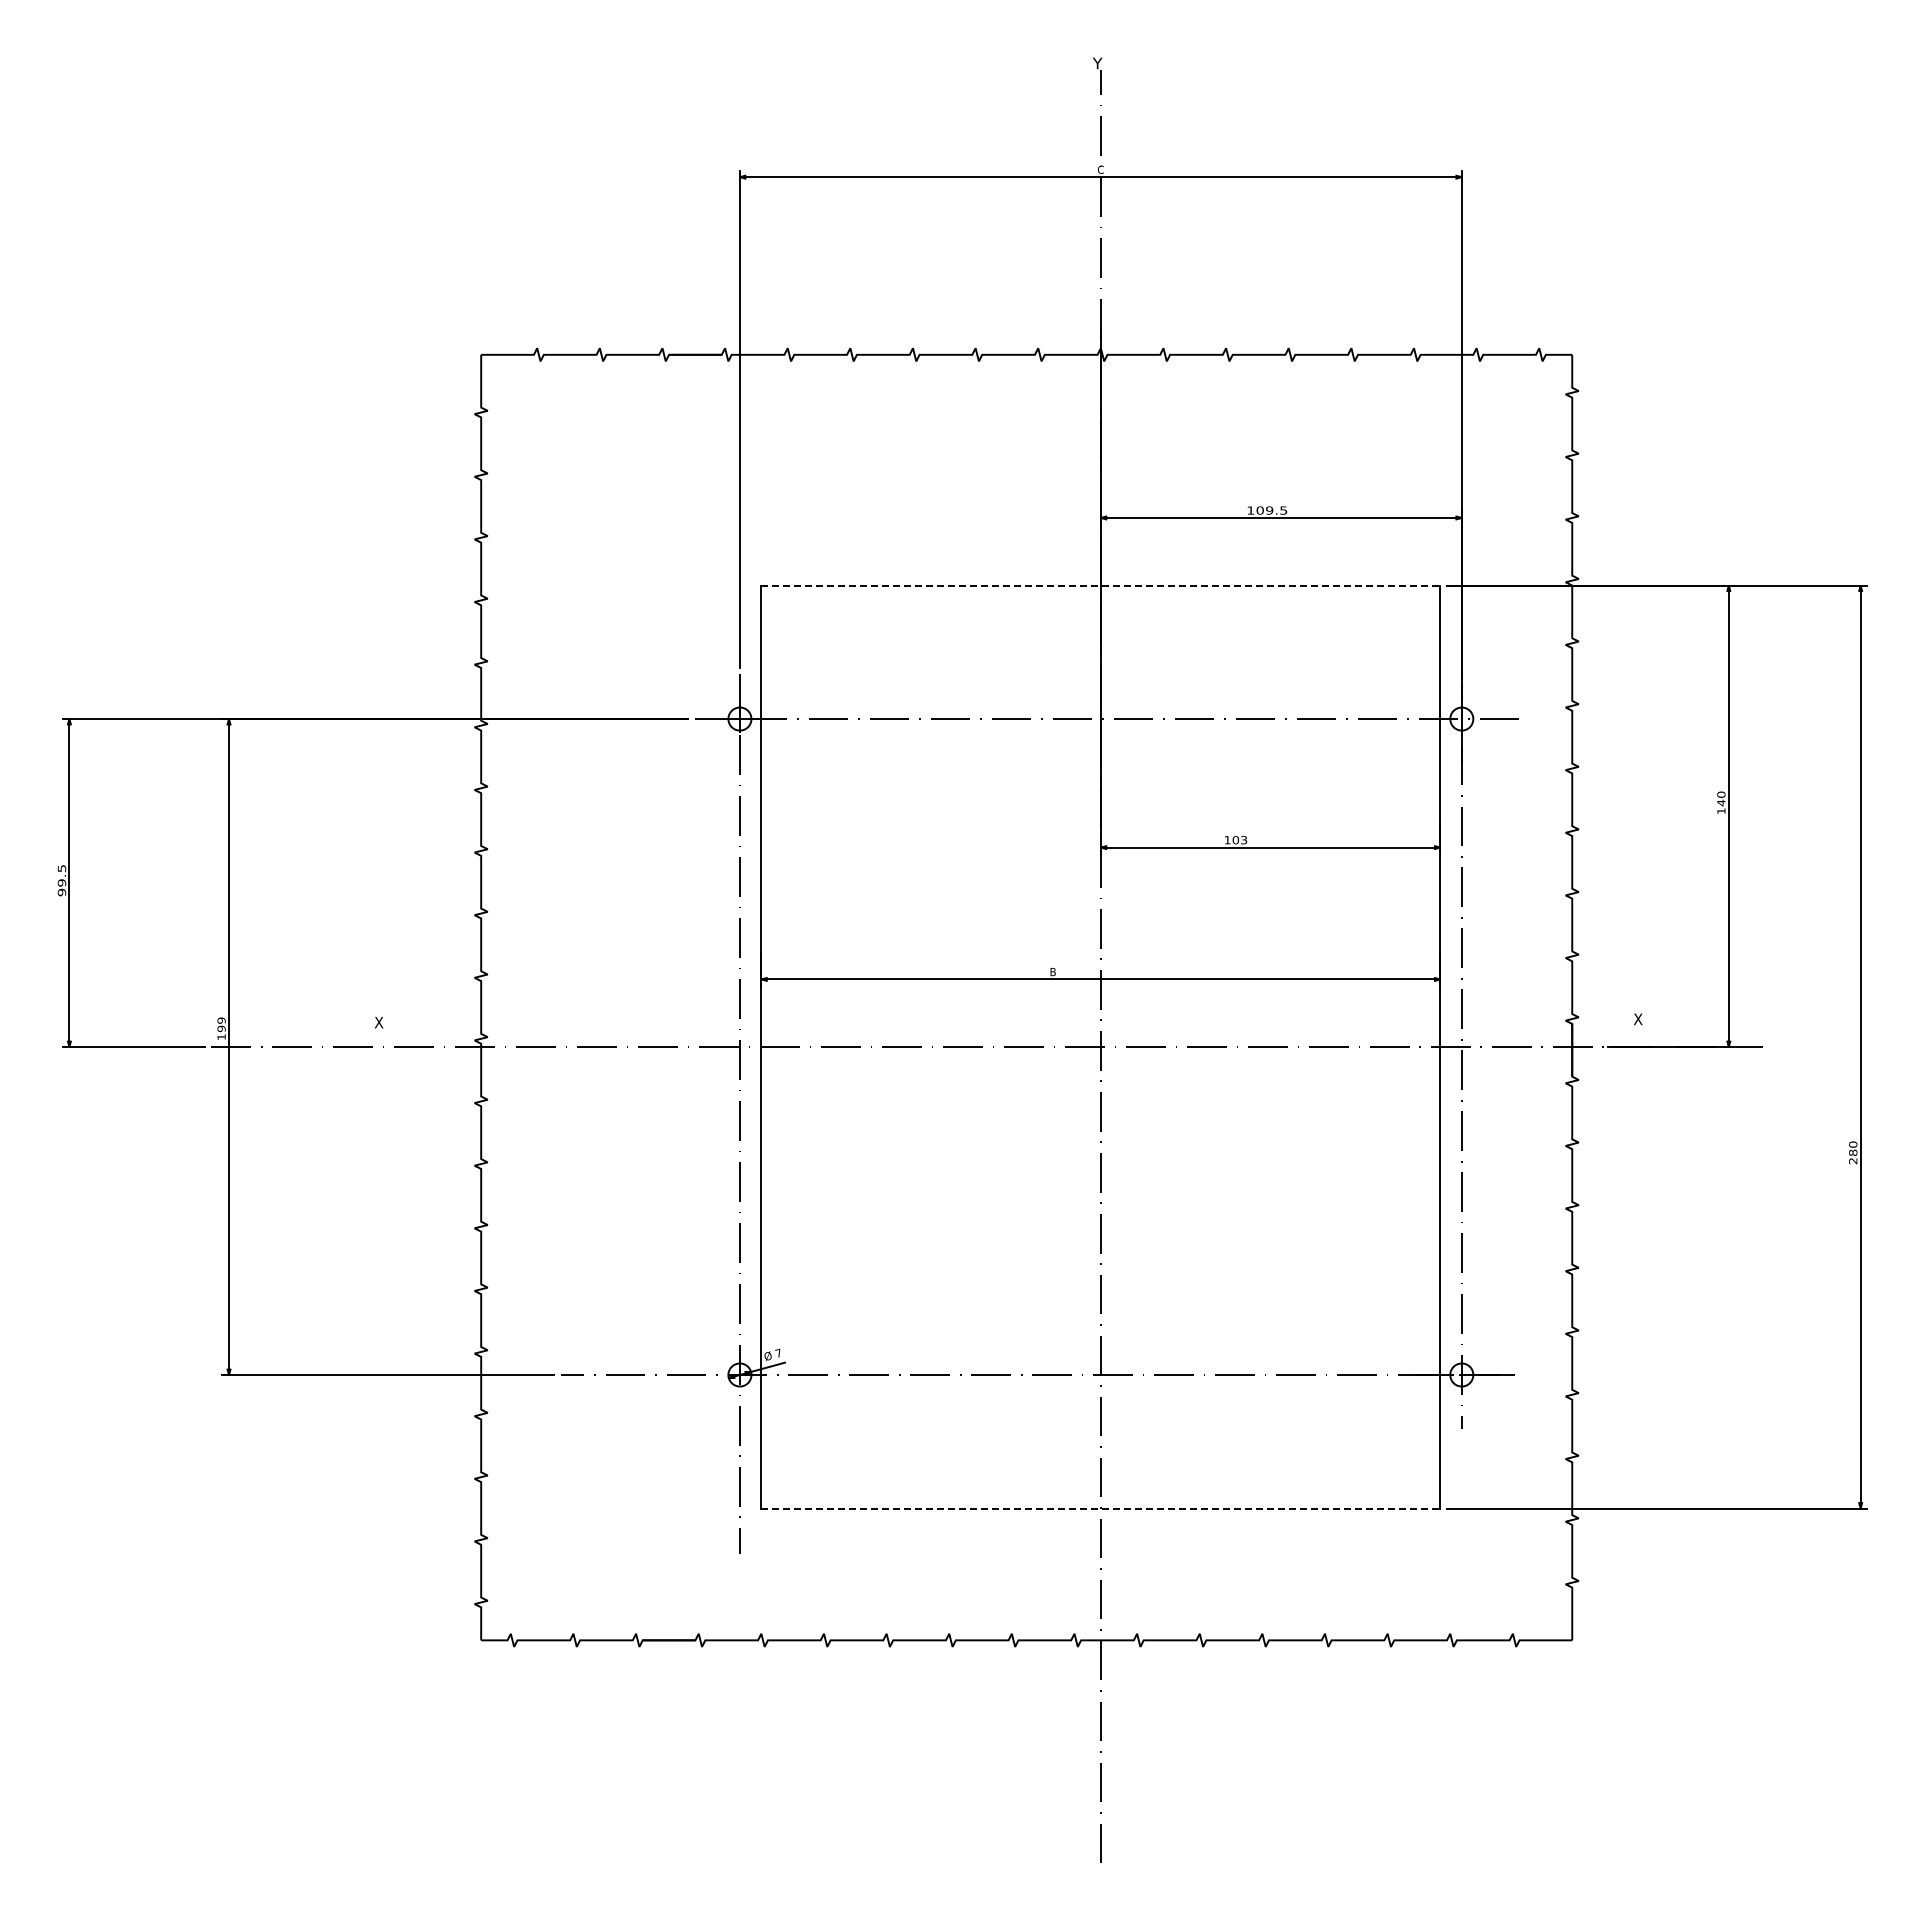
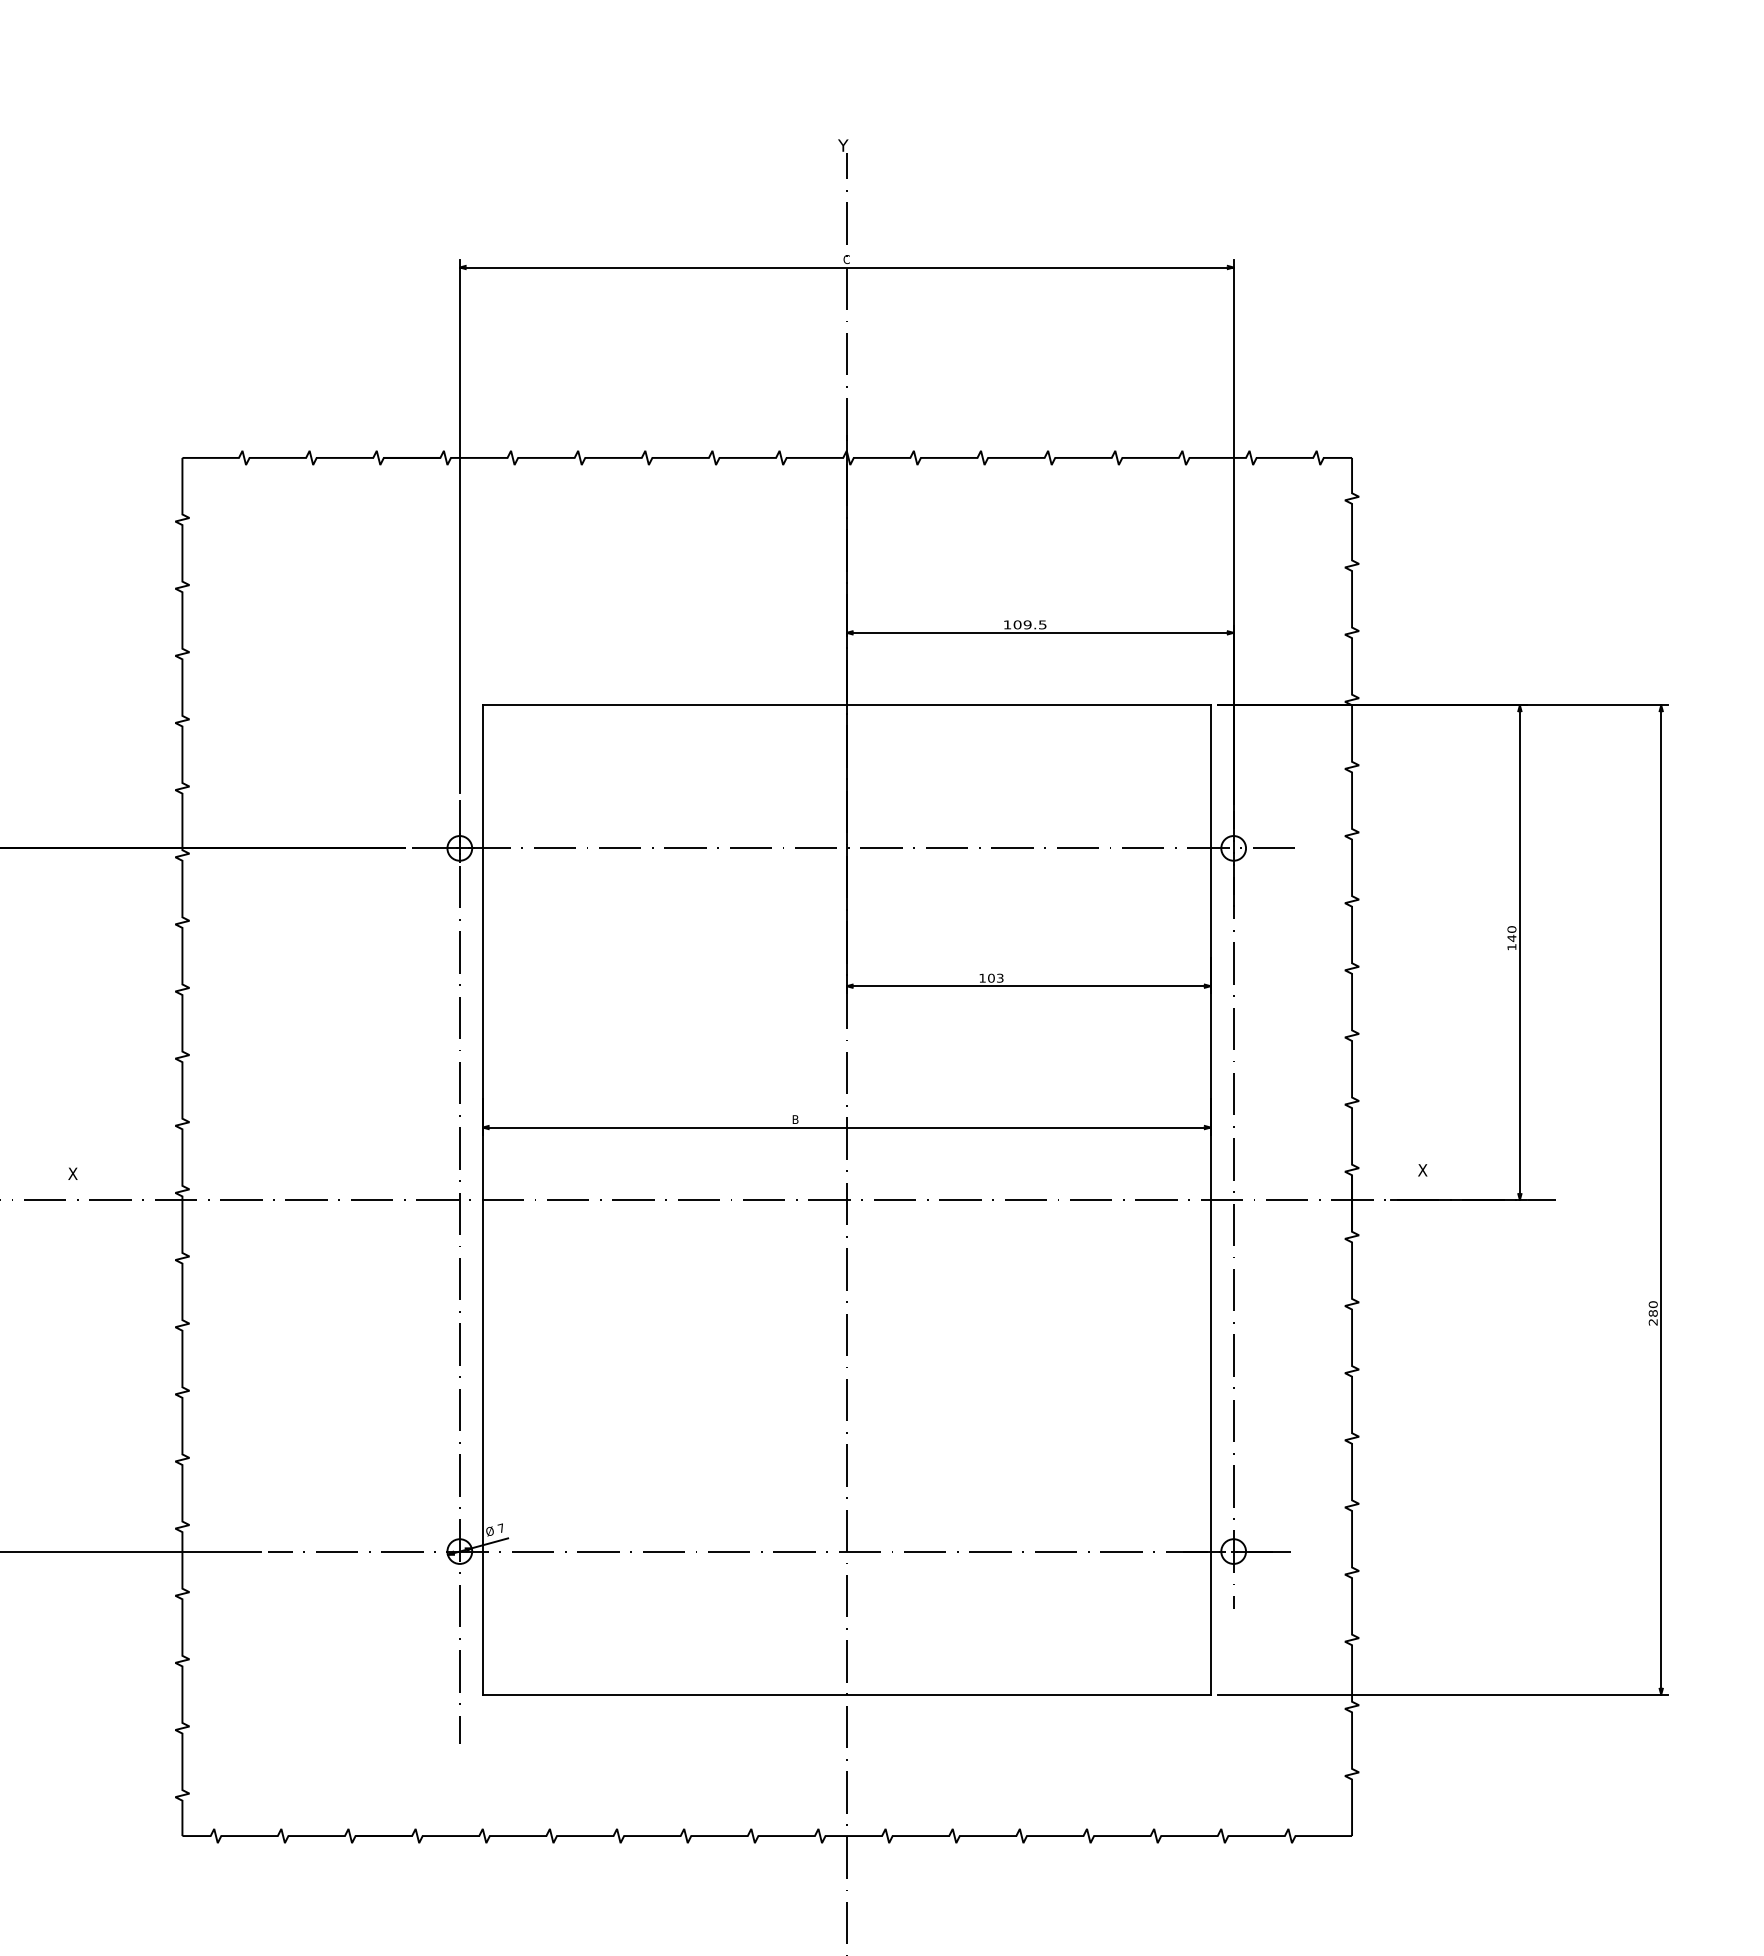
line: (1100, 585) -> (846, 705), dashed -> solid
line: (1100, 1508) -> (846, 1694), dashed -> solid

